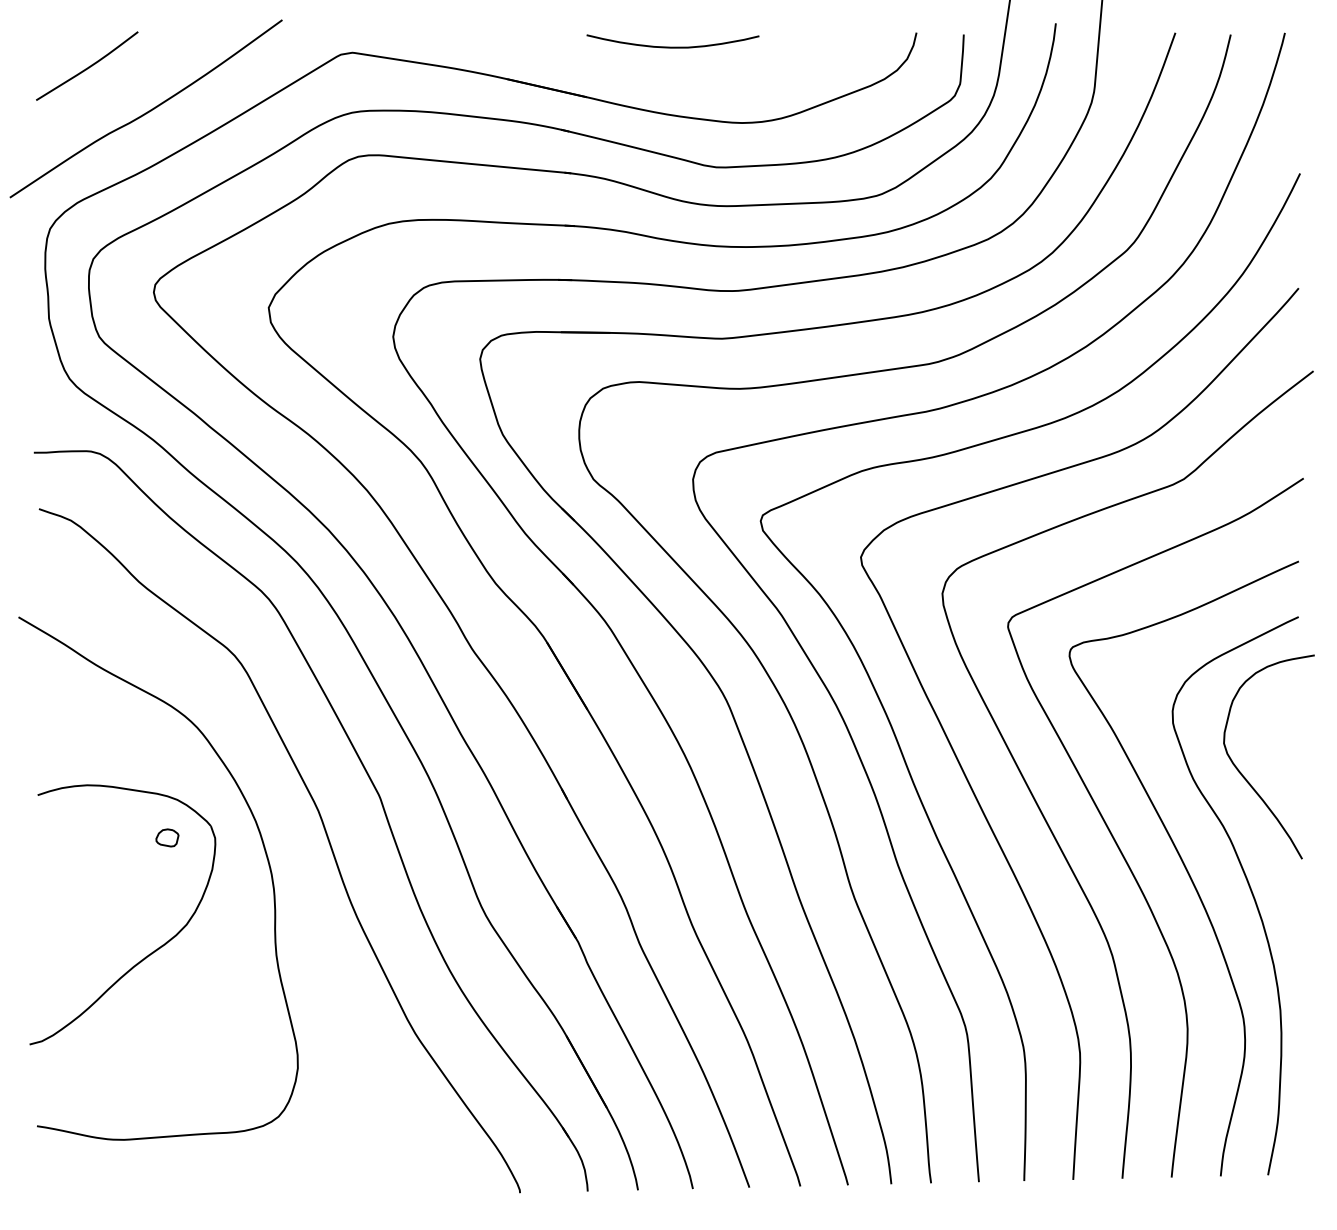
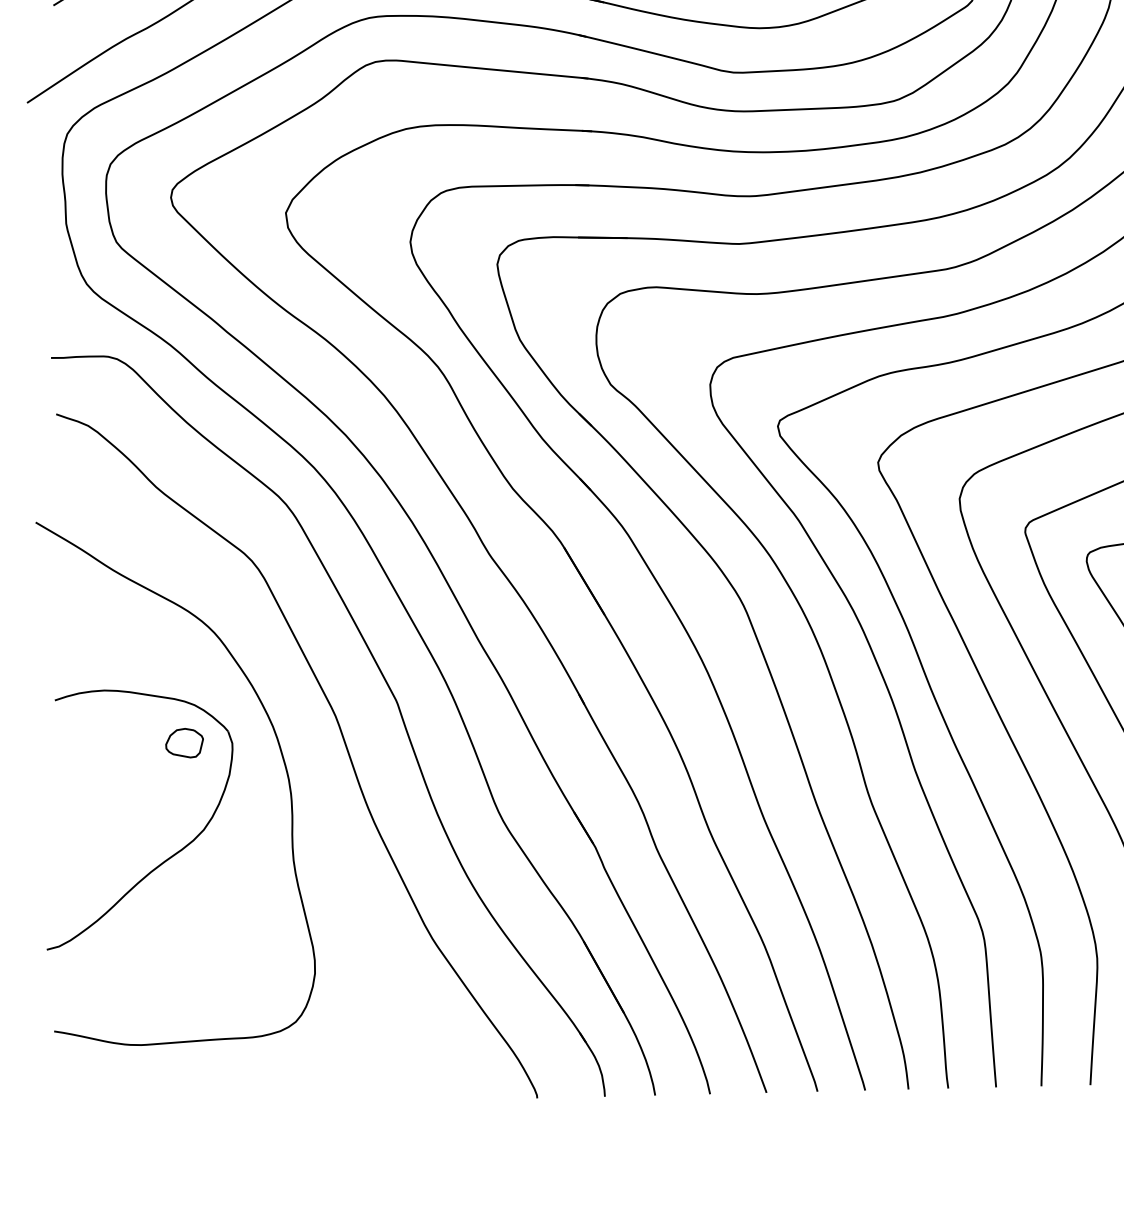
part: (167, 837) -> (184, 742), size x1.67

